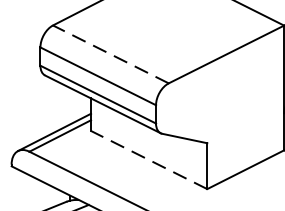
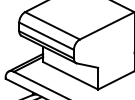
line: (110, 53) -> (52, 25), dashed -> solid
line: (148, 159) -> (70, 75), dashed -> solid

